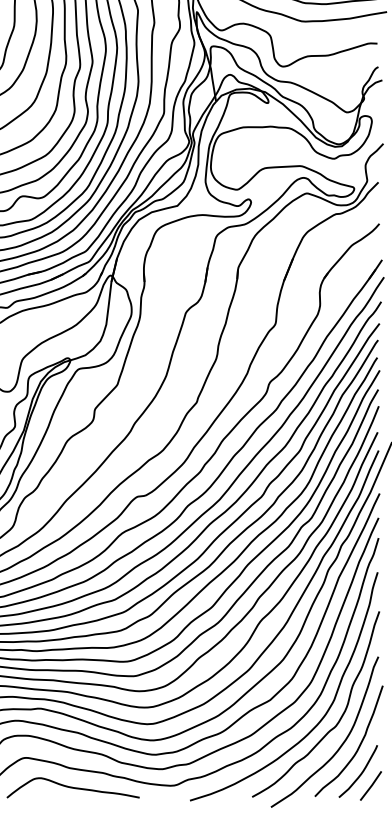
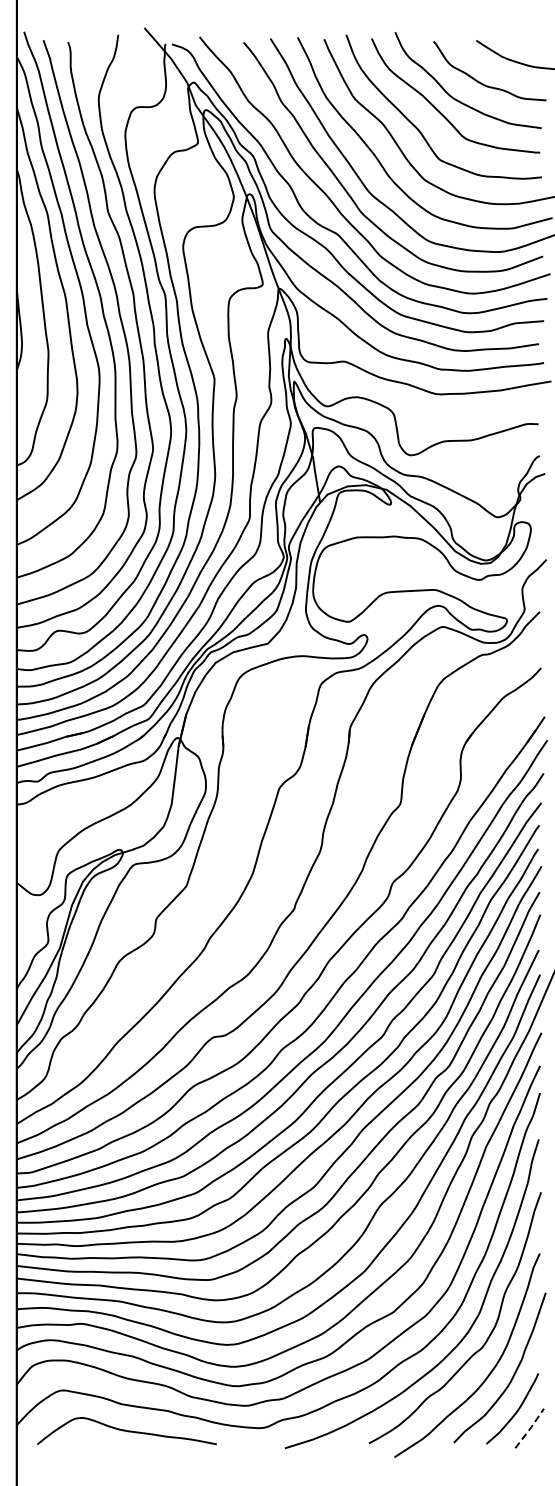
line: (371, 785) -> (530, 1428), solid -> dashed

